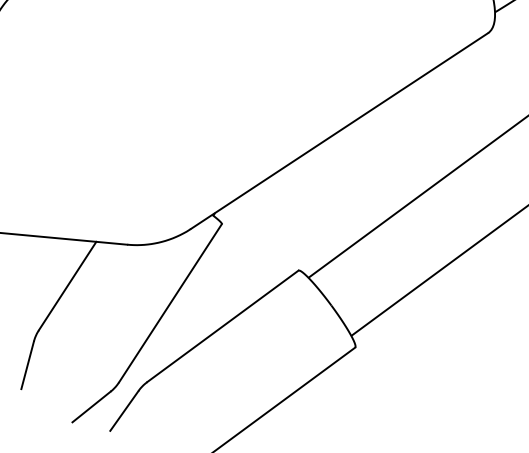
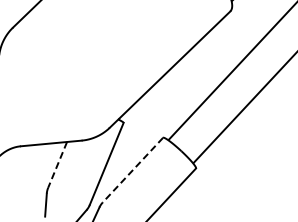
line: (67, 285) -> (57, 164), solid -> dashed
line: (221, 326) -> (132, 170), solid -> dashed

